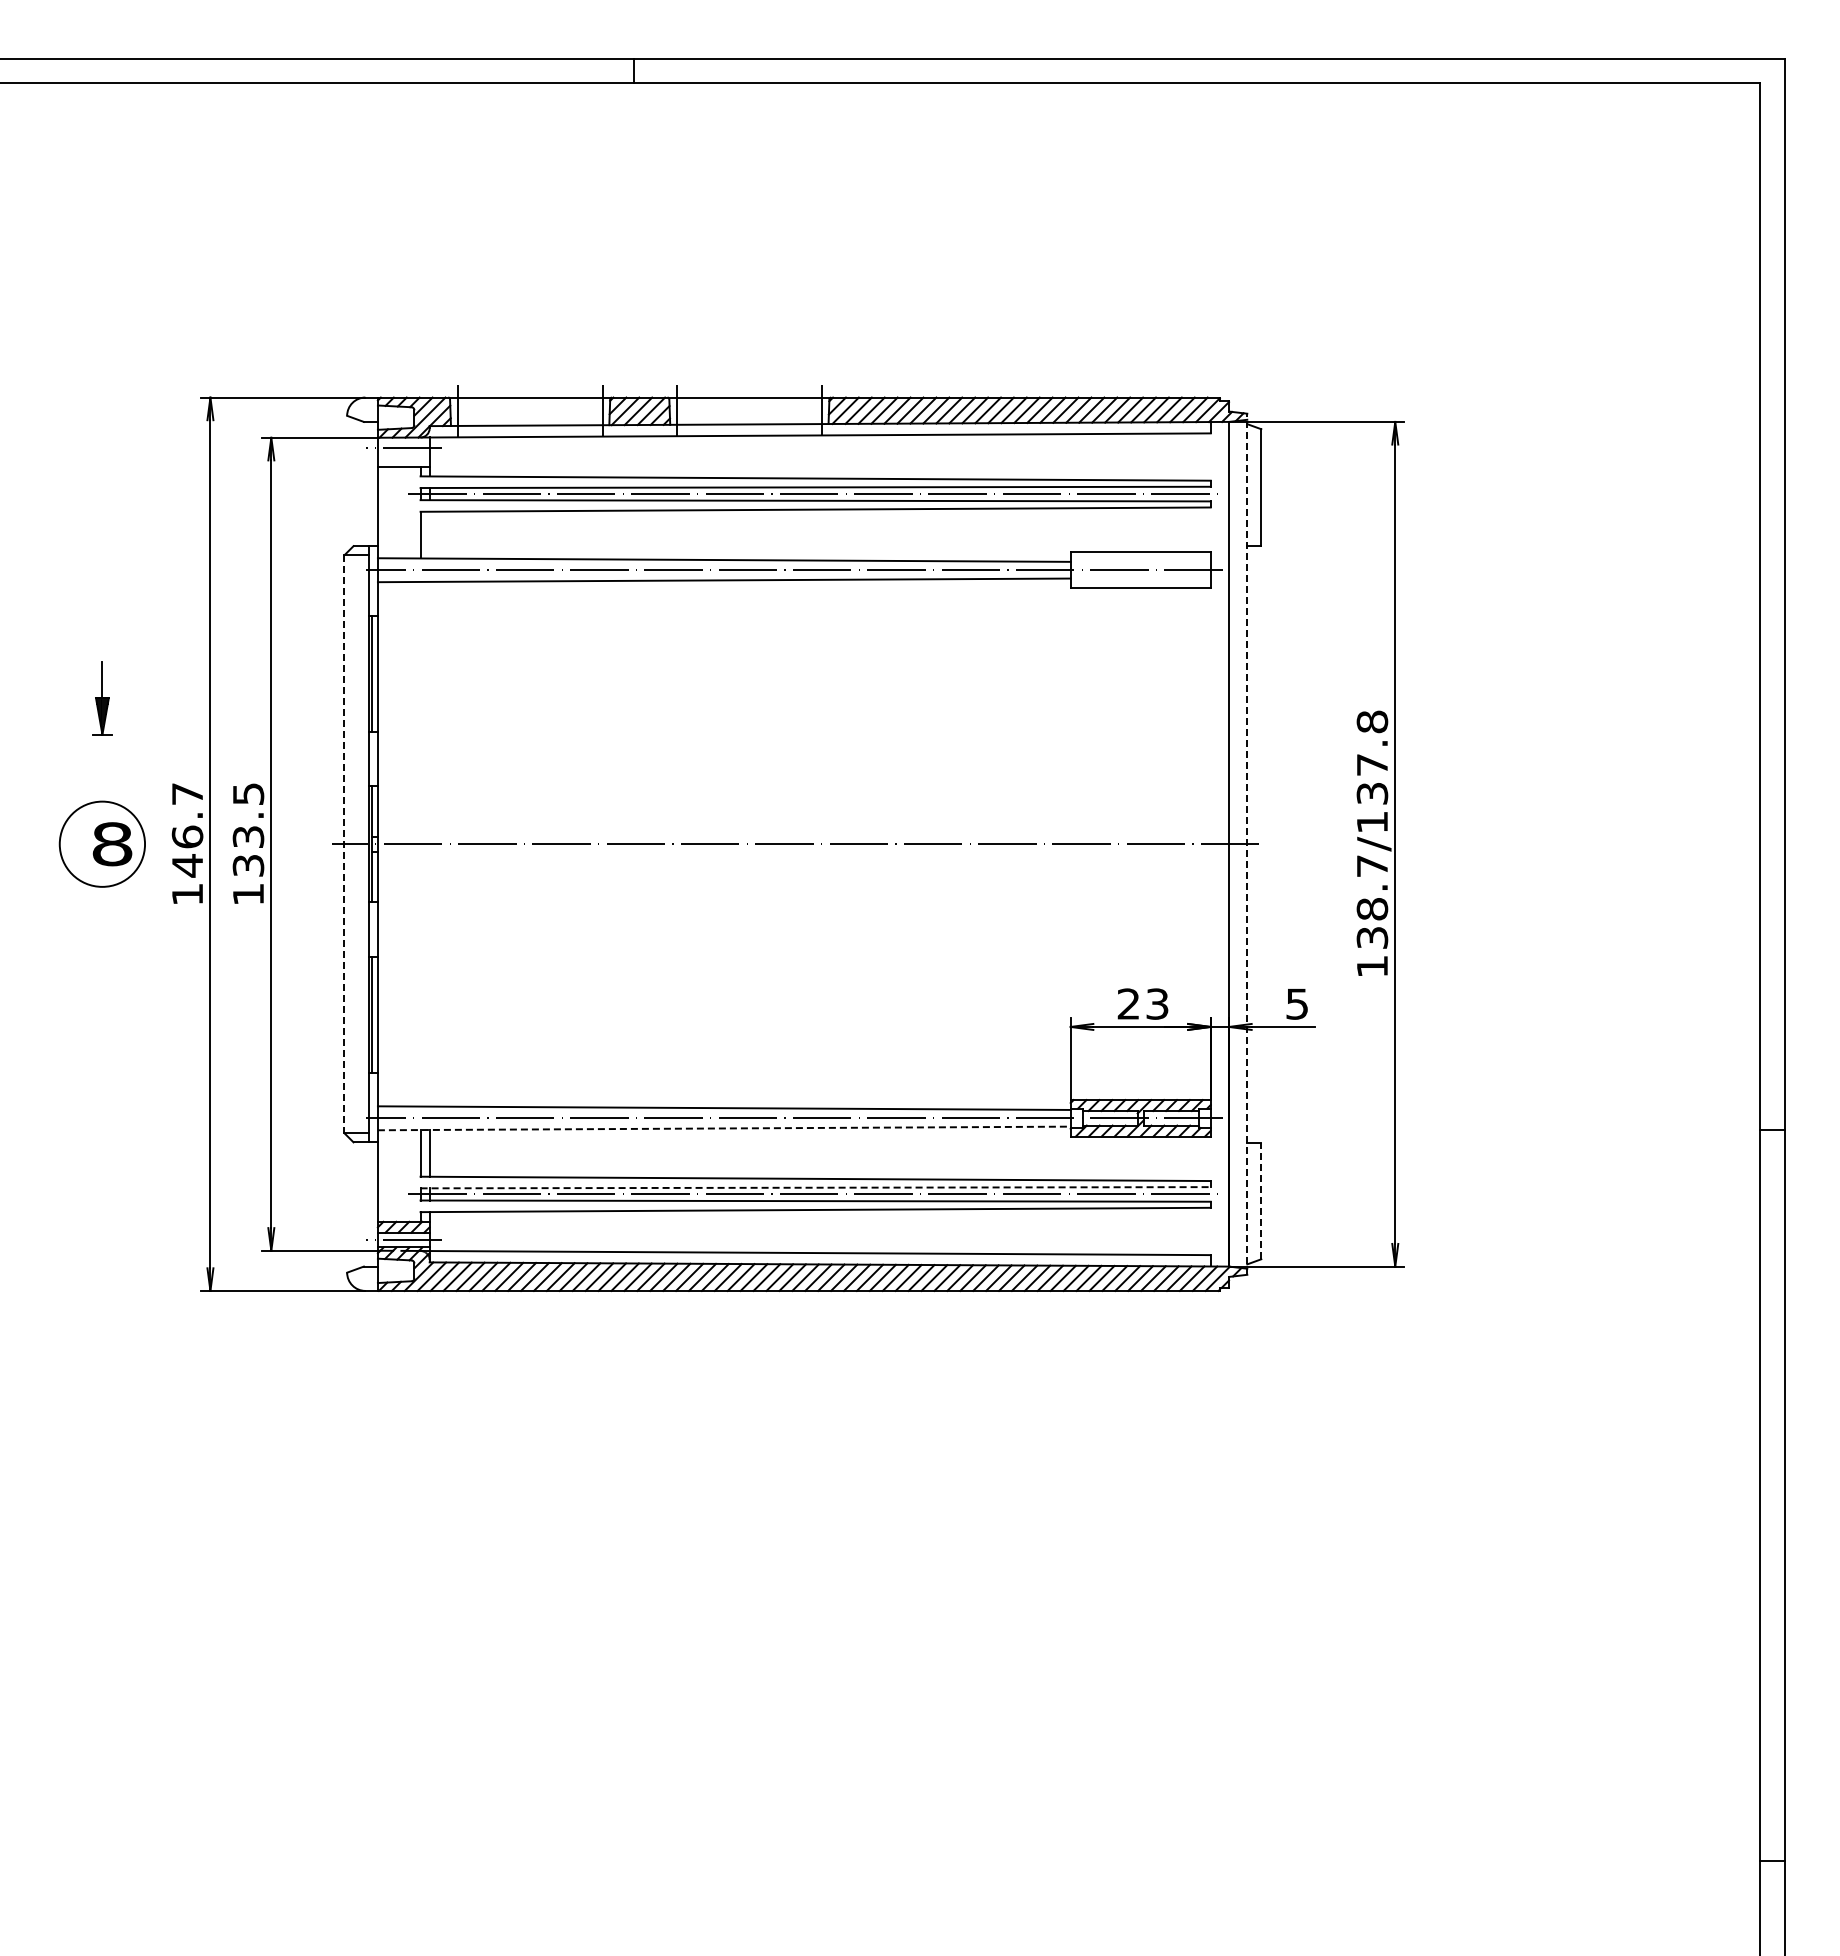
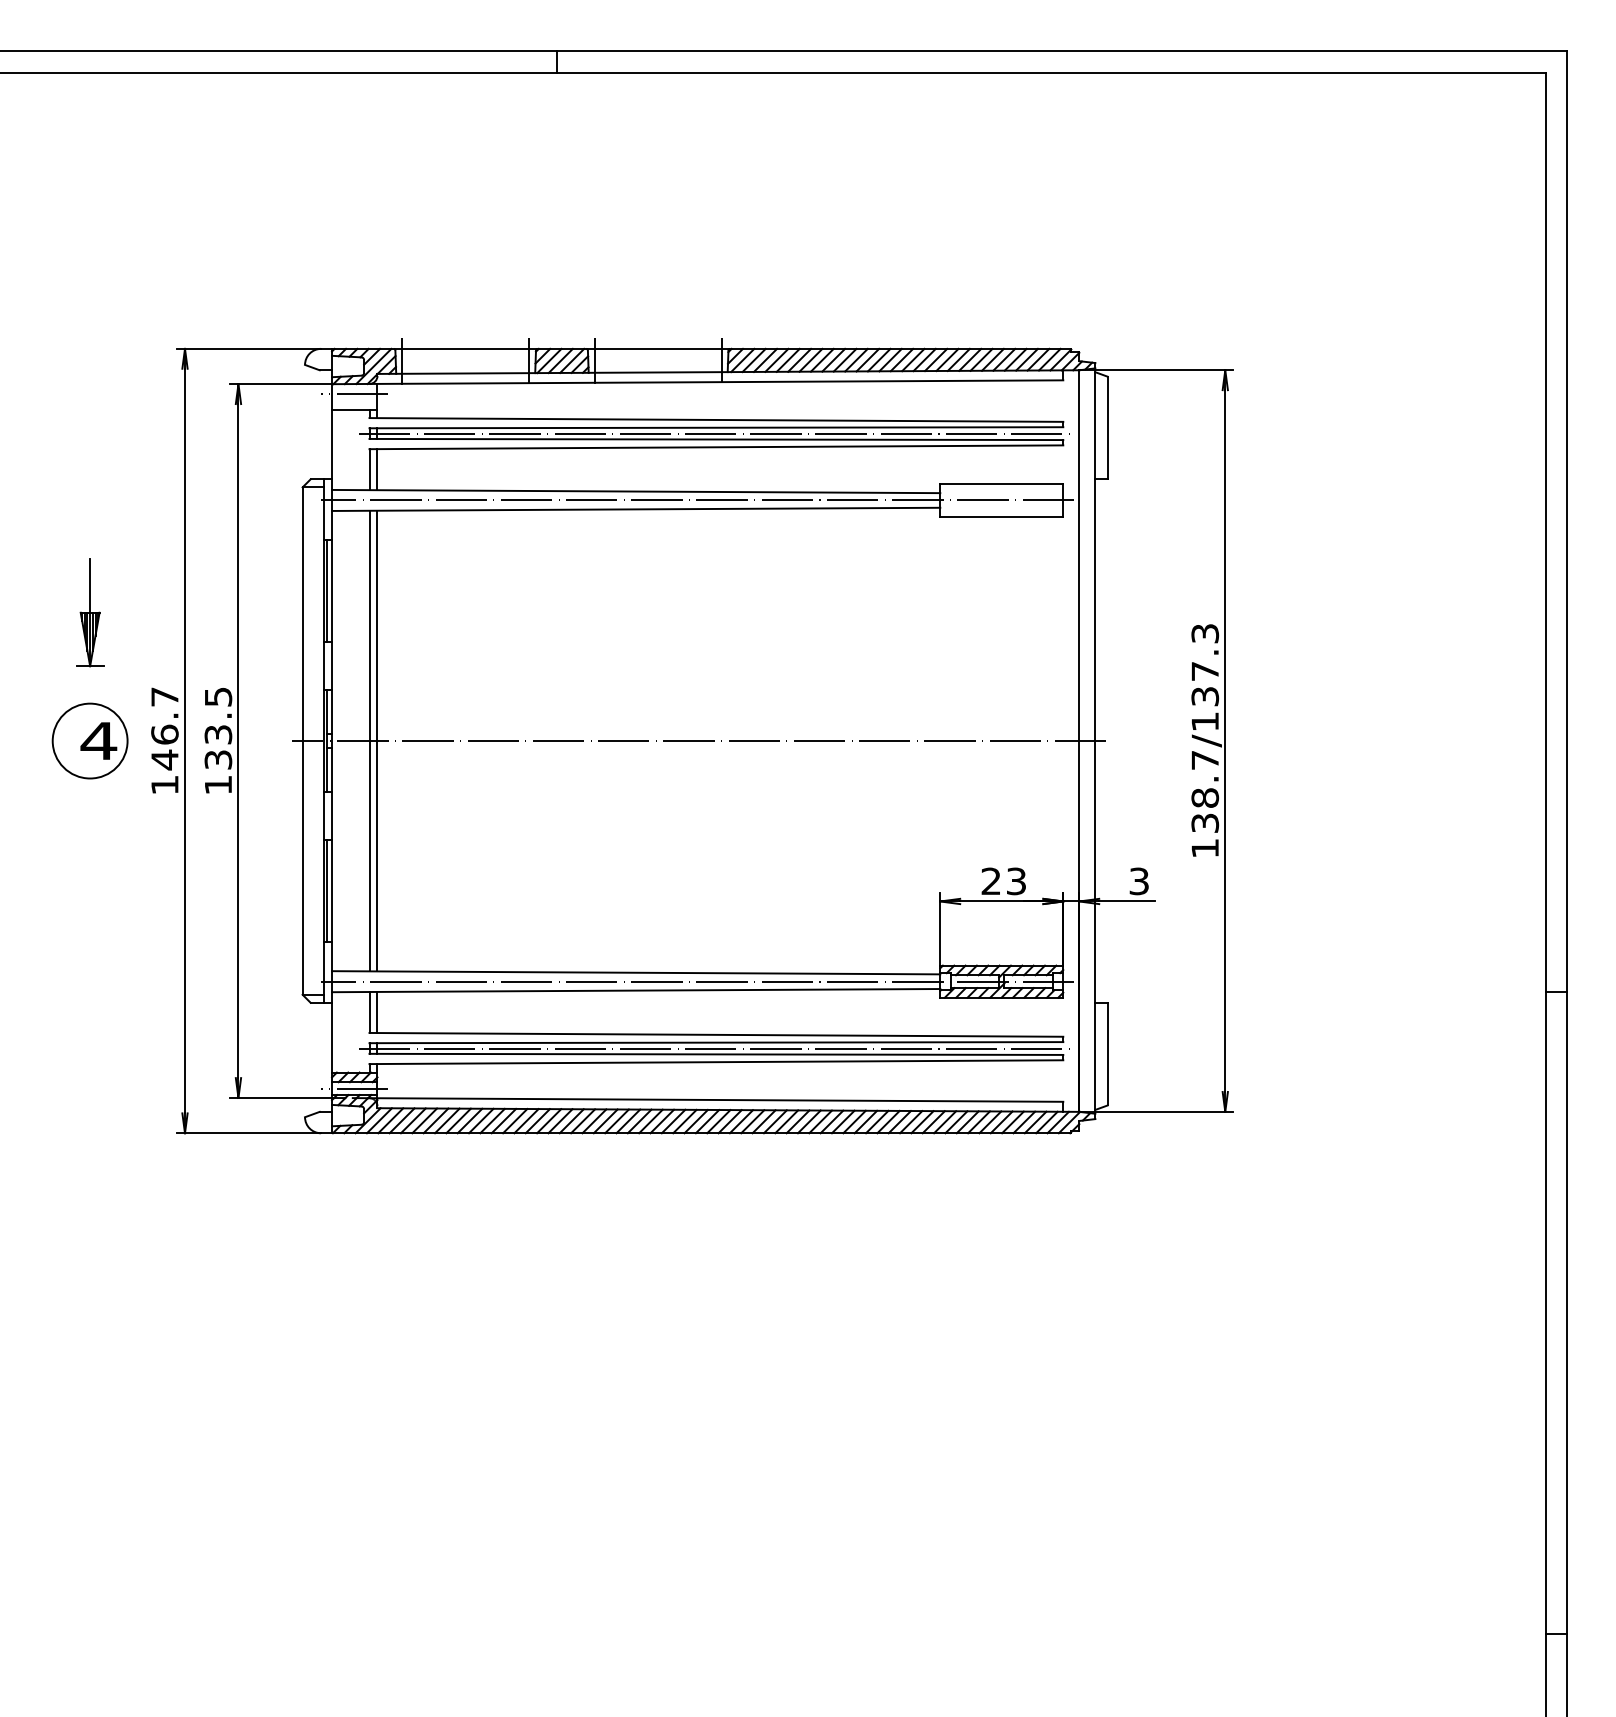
line: (429, 534) -> (377, 469), added
part: (102, 697) -> (90, 612), size x1.67
text: (1372, 721) -> (1205, 633), 138.7/137.8 -> 138.7/137.3
line: (420, 843) -> (369, 740), added
line: (429, 843) -> (377, 740), added
text: (112, 844) -> (99, 741), 8 -> 4
line: (344, 844) -> (302, 741), dashed -> solid
line: (1247, 844) -> (1095, 741), dashed -> solid
text: (1297, 1003) -> (1139, 880), 5 -> 3
line: (724, 1128) -> (636, 990), dashed -> solid
line: (816, 1187) -> (717, 1042), dashed -> solid
line: (1261, 1200) -> (1107, 1053), dashed -> solid

